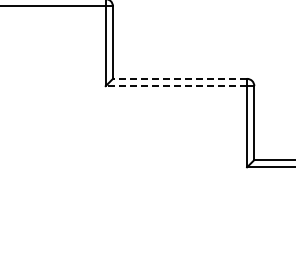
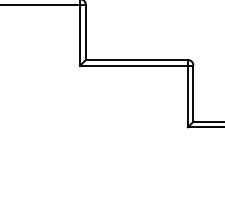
line: (179, 78) -> (136, 59), dashed -> solid
line: (176, 86) -> (134, 65), dashed -> solid

